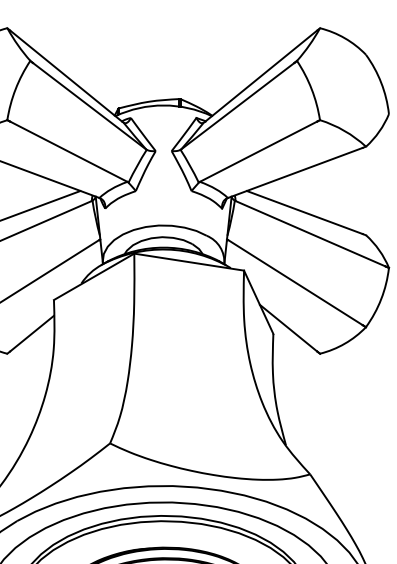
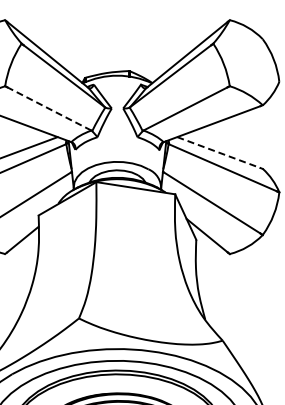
line: (67, 151) -> (48, 108), solid -> dashed
line: (305, 212) -> (219, 152), solid -> dashed

